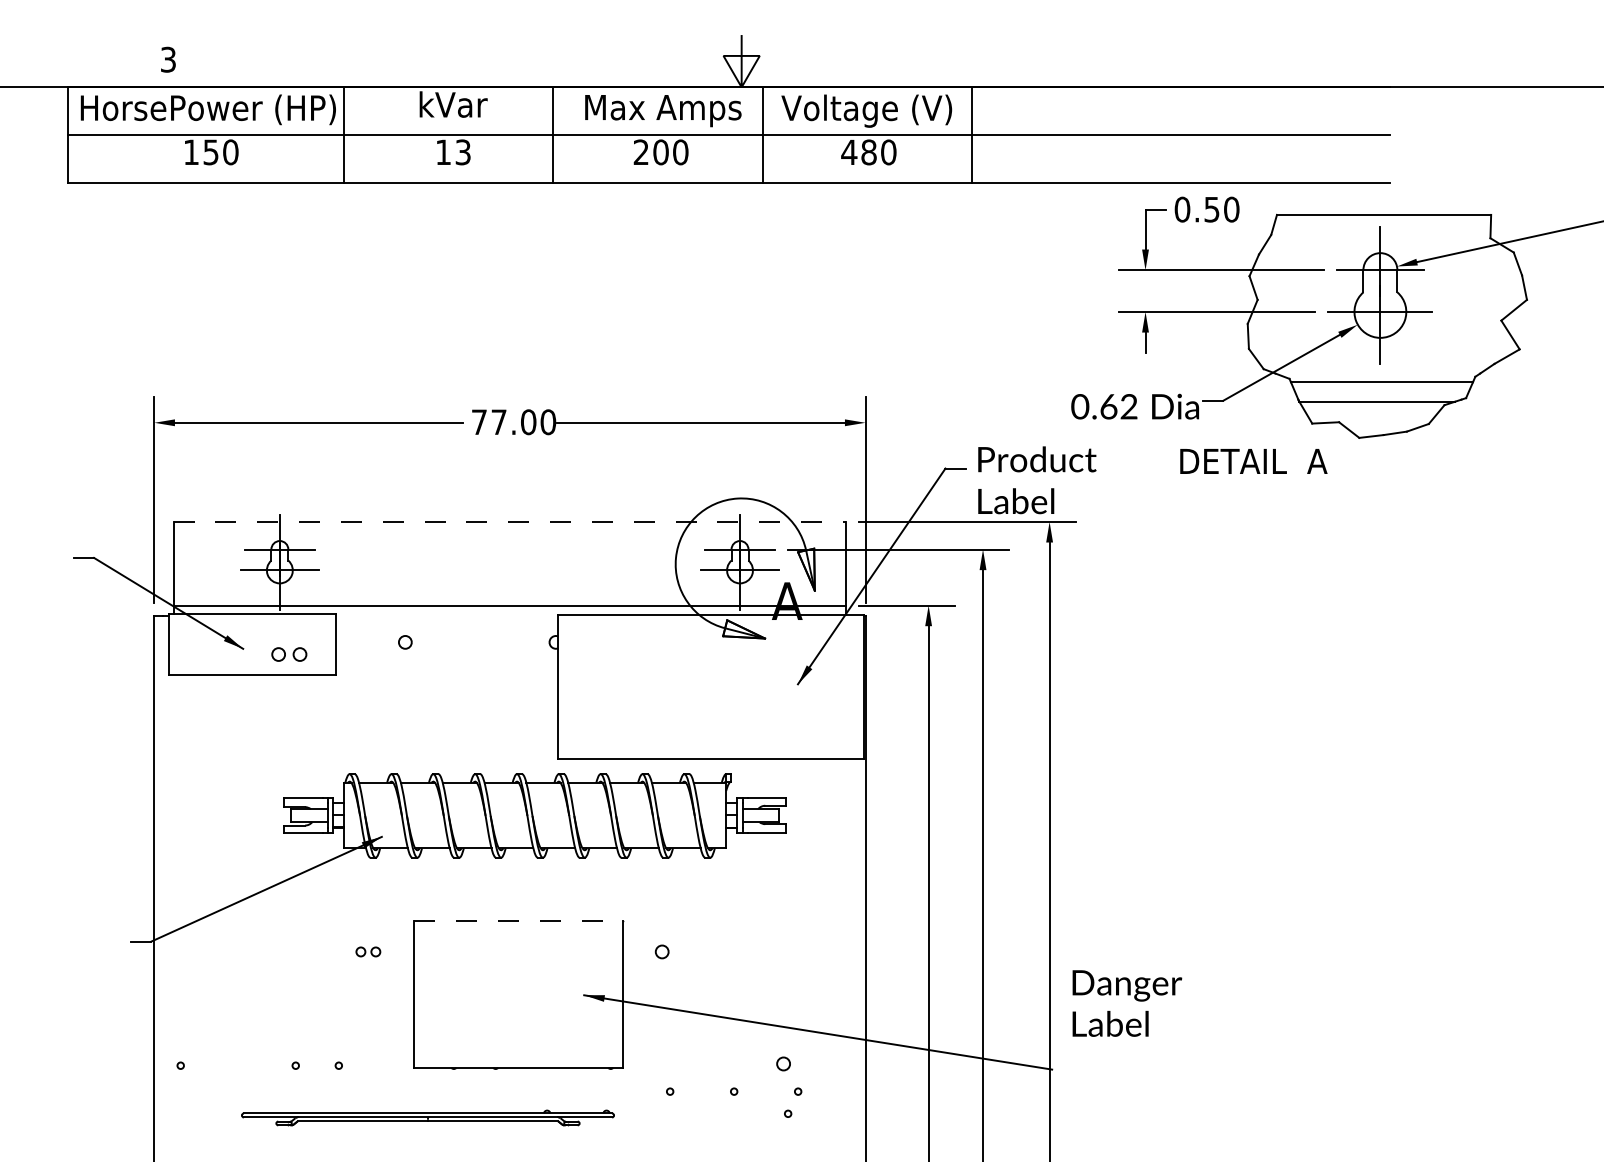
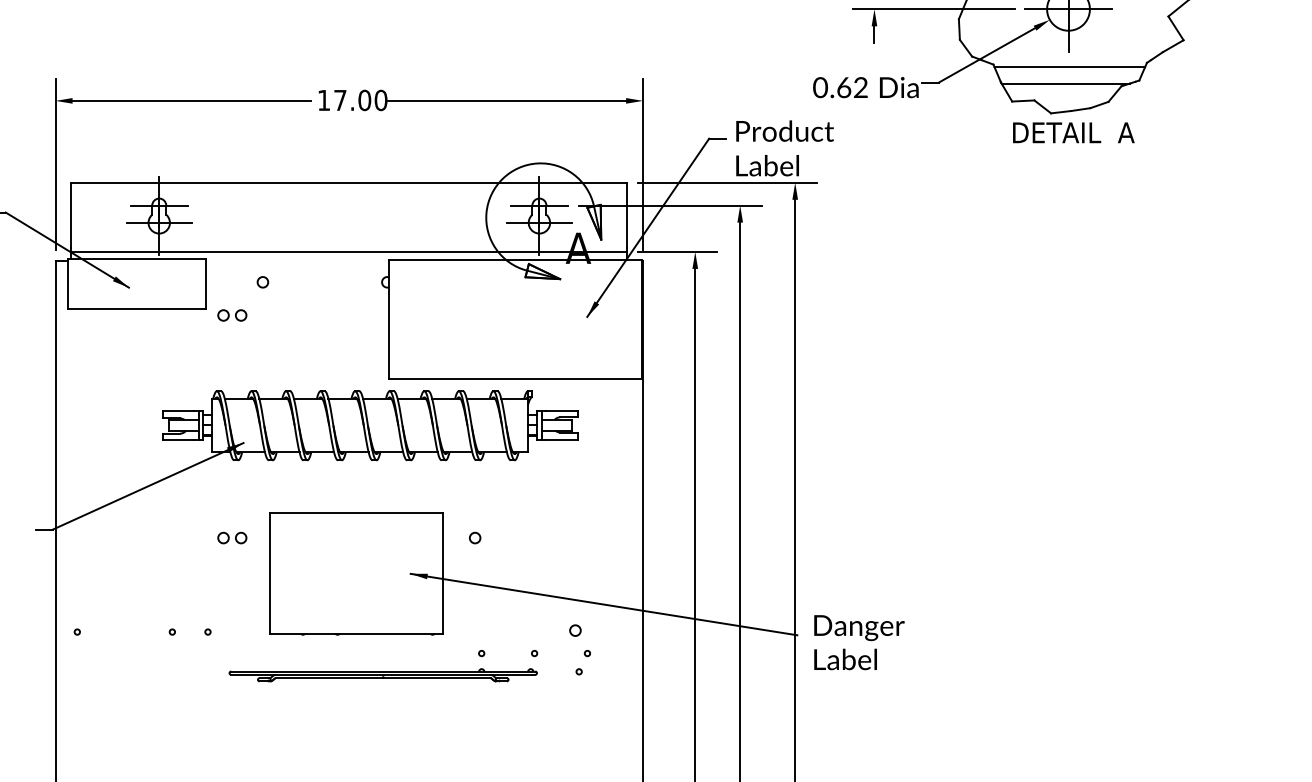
text: (479, 421) -> (324, 99), 77.00 -> 17.00
text: (1253, 461) -> (1073, 132), moved
line: (510, 521) -> (349, 182), dashed -> solid
part: (289, 654) -> (232, 315), moved
line: (518, 921) -> (356, 512), dashed -> solid
part: (368, 951) -> (232, 537), size x1.43
text: (1127, 1003) -> (859, 642), moved
part: (427, 1117) -> (382, 674), moved

